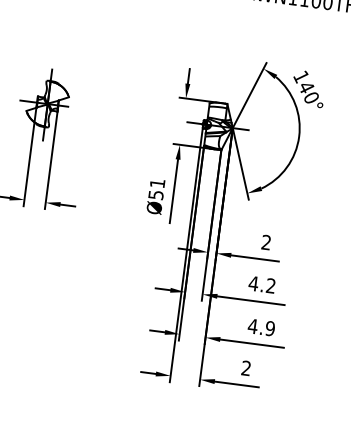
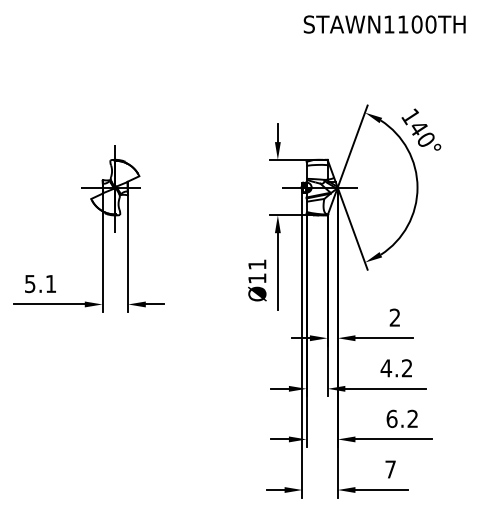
text: (156, 195) -> (257, 278), Ø51 -> Ø11
text: (261, 327) -> (402, 418), 4.9 -> 6.2
text: (246, 368) -> (390, 469), 2 -> 7

